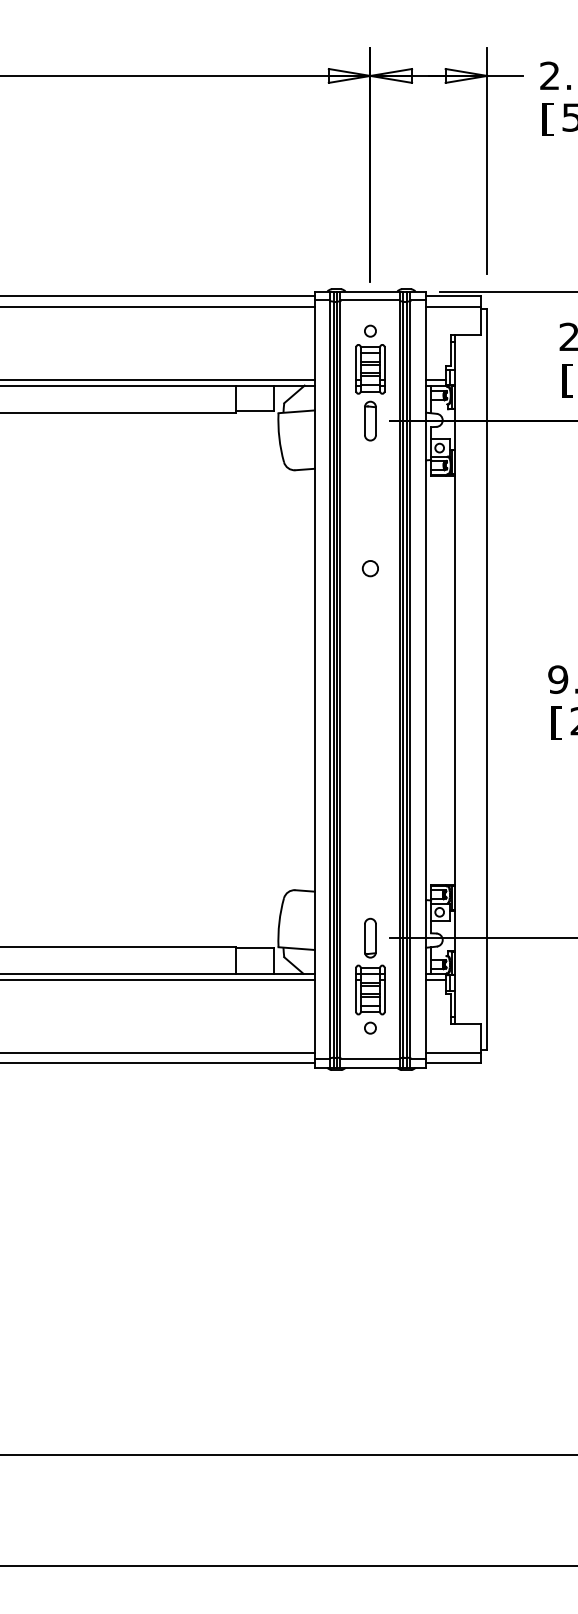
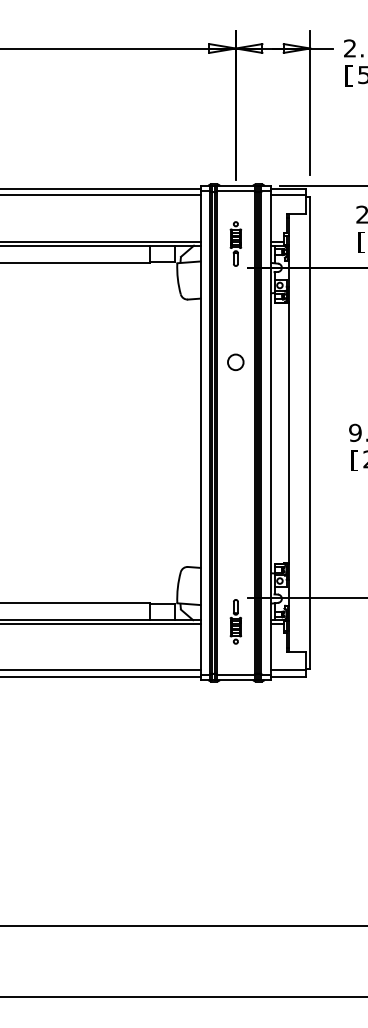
part: (369, 382) -> (235, 243), size x0.6
circle: (369, 567) -> (235, 361), size x1.6
part: (369, 975) -> (235, 621), size x0.6

